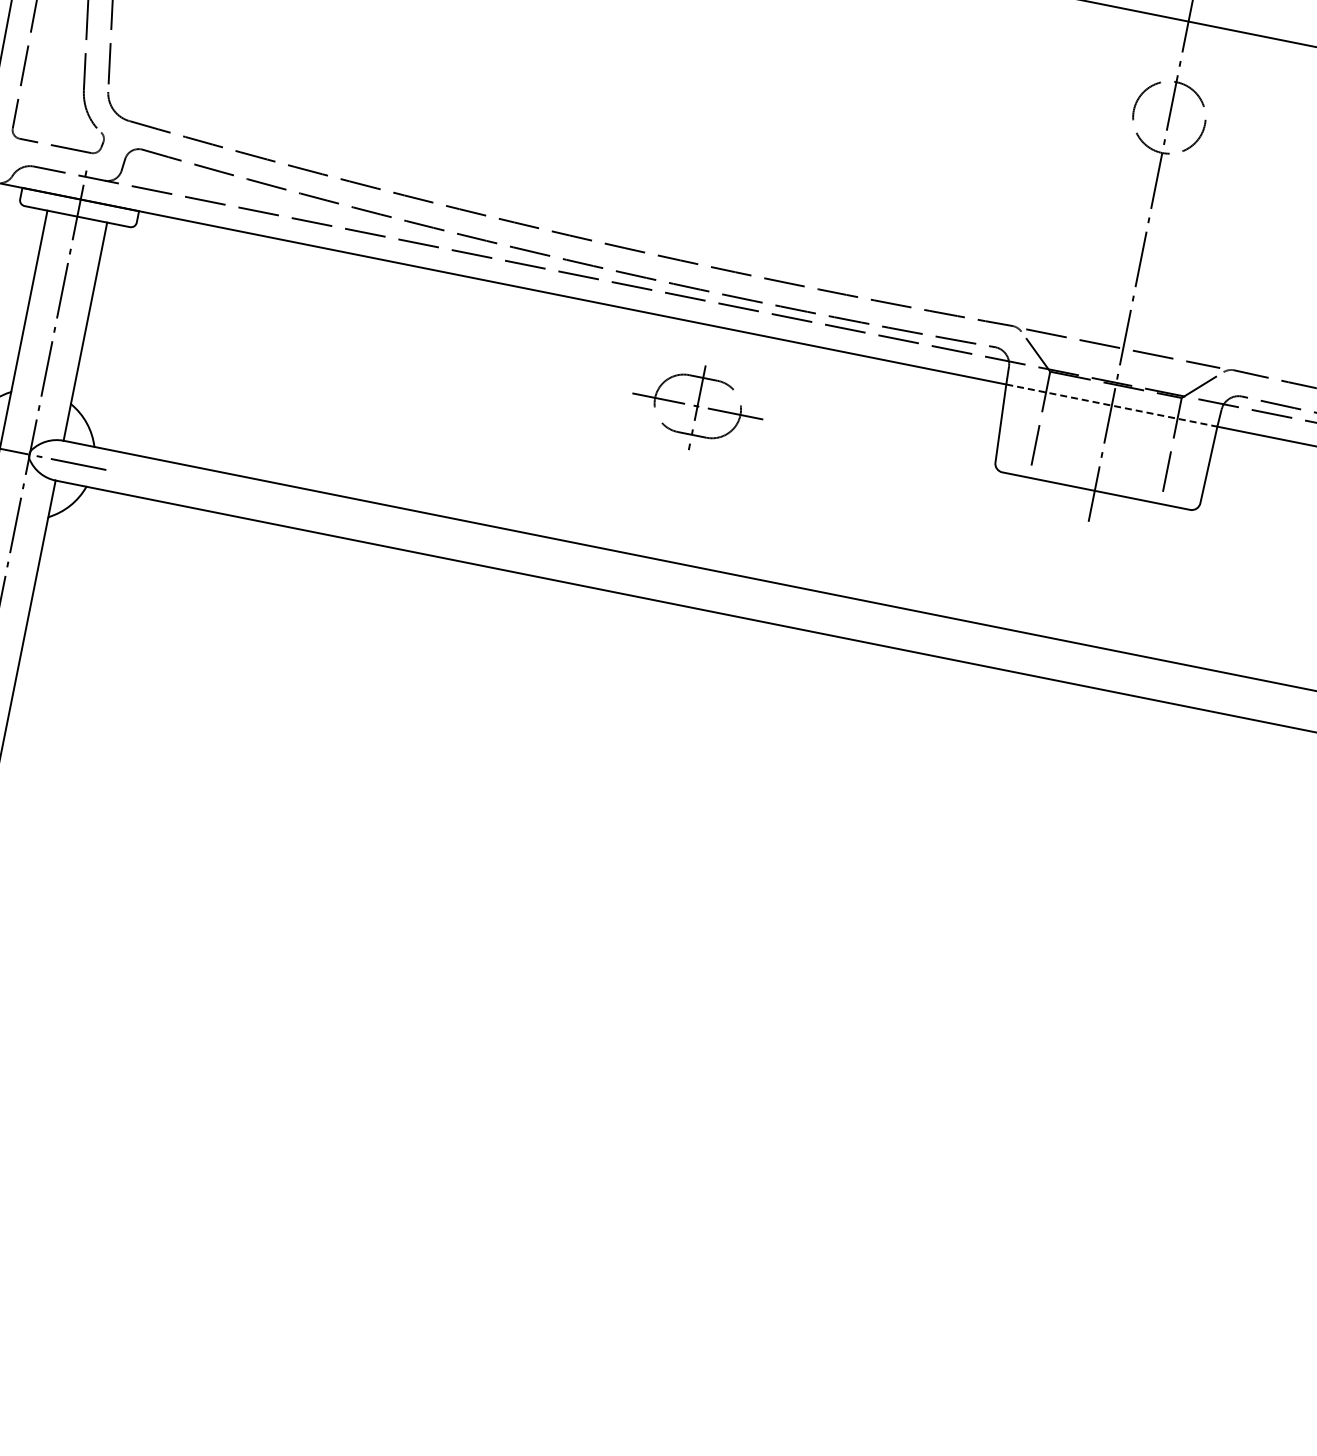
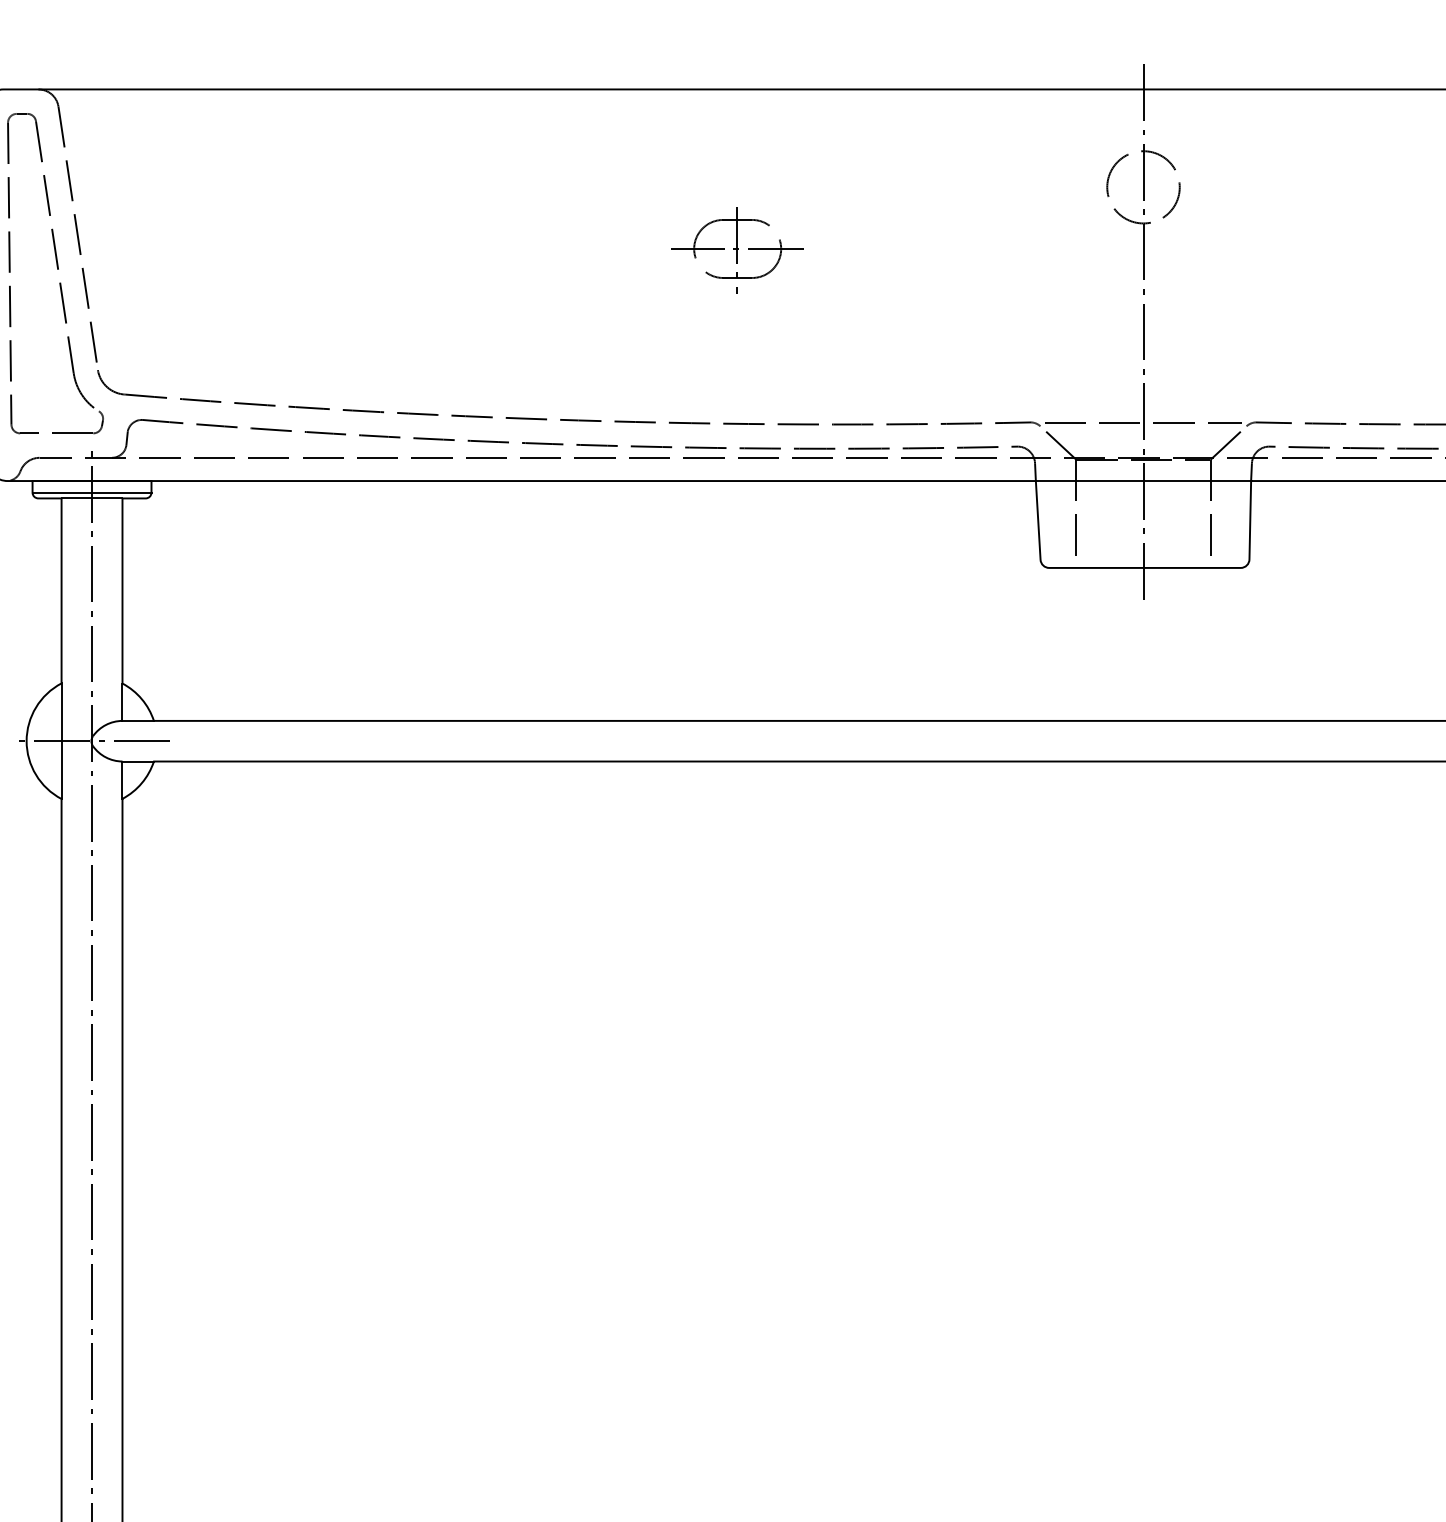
line: (77, 210) -> (91, 492), added
line: (1112, 406) -> (1144, 481), dashed -> solid
part: (697, 407) -> (737, 250), moved

